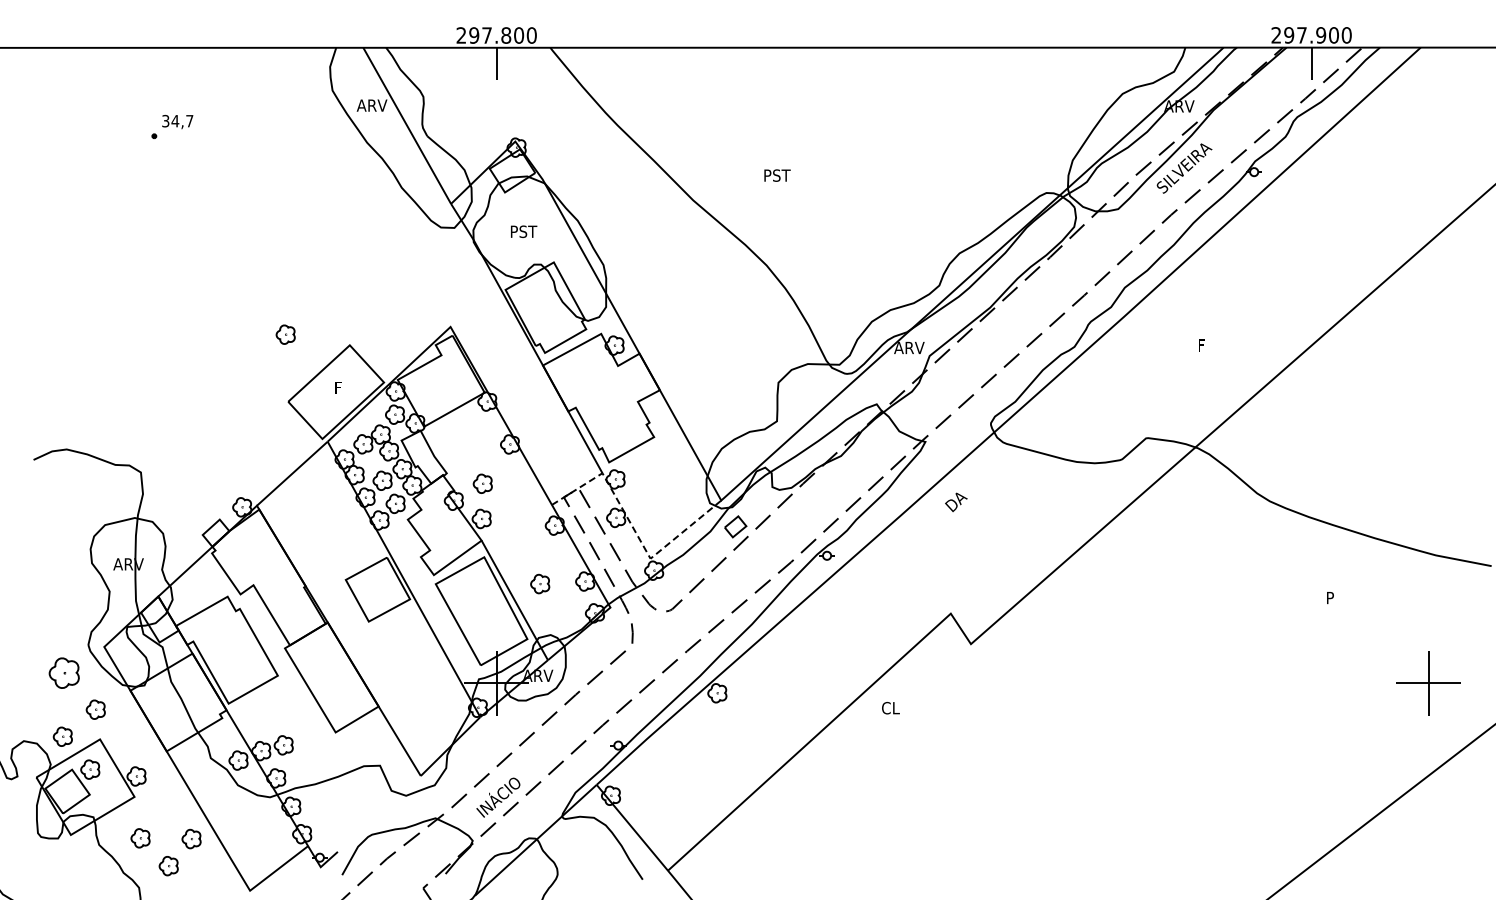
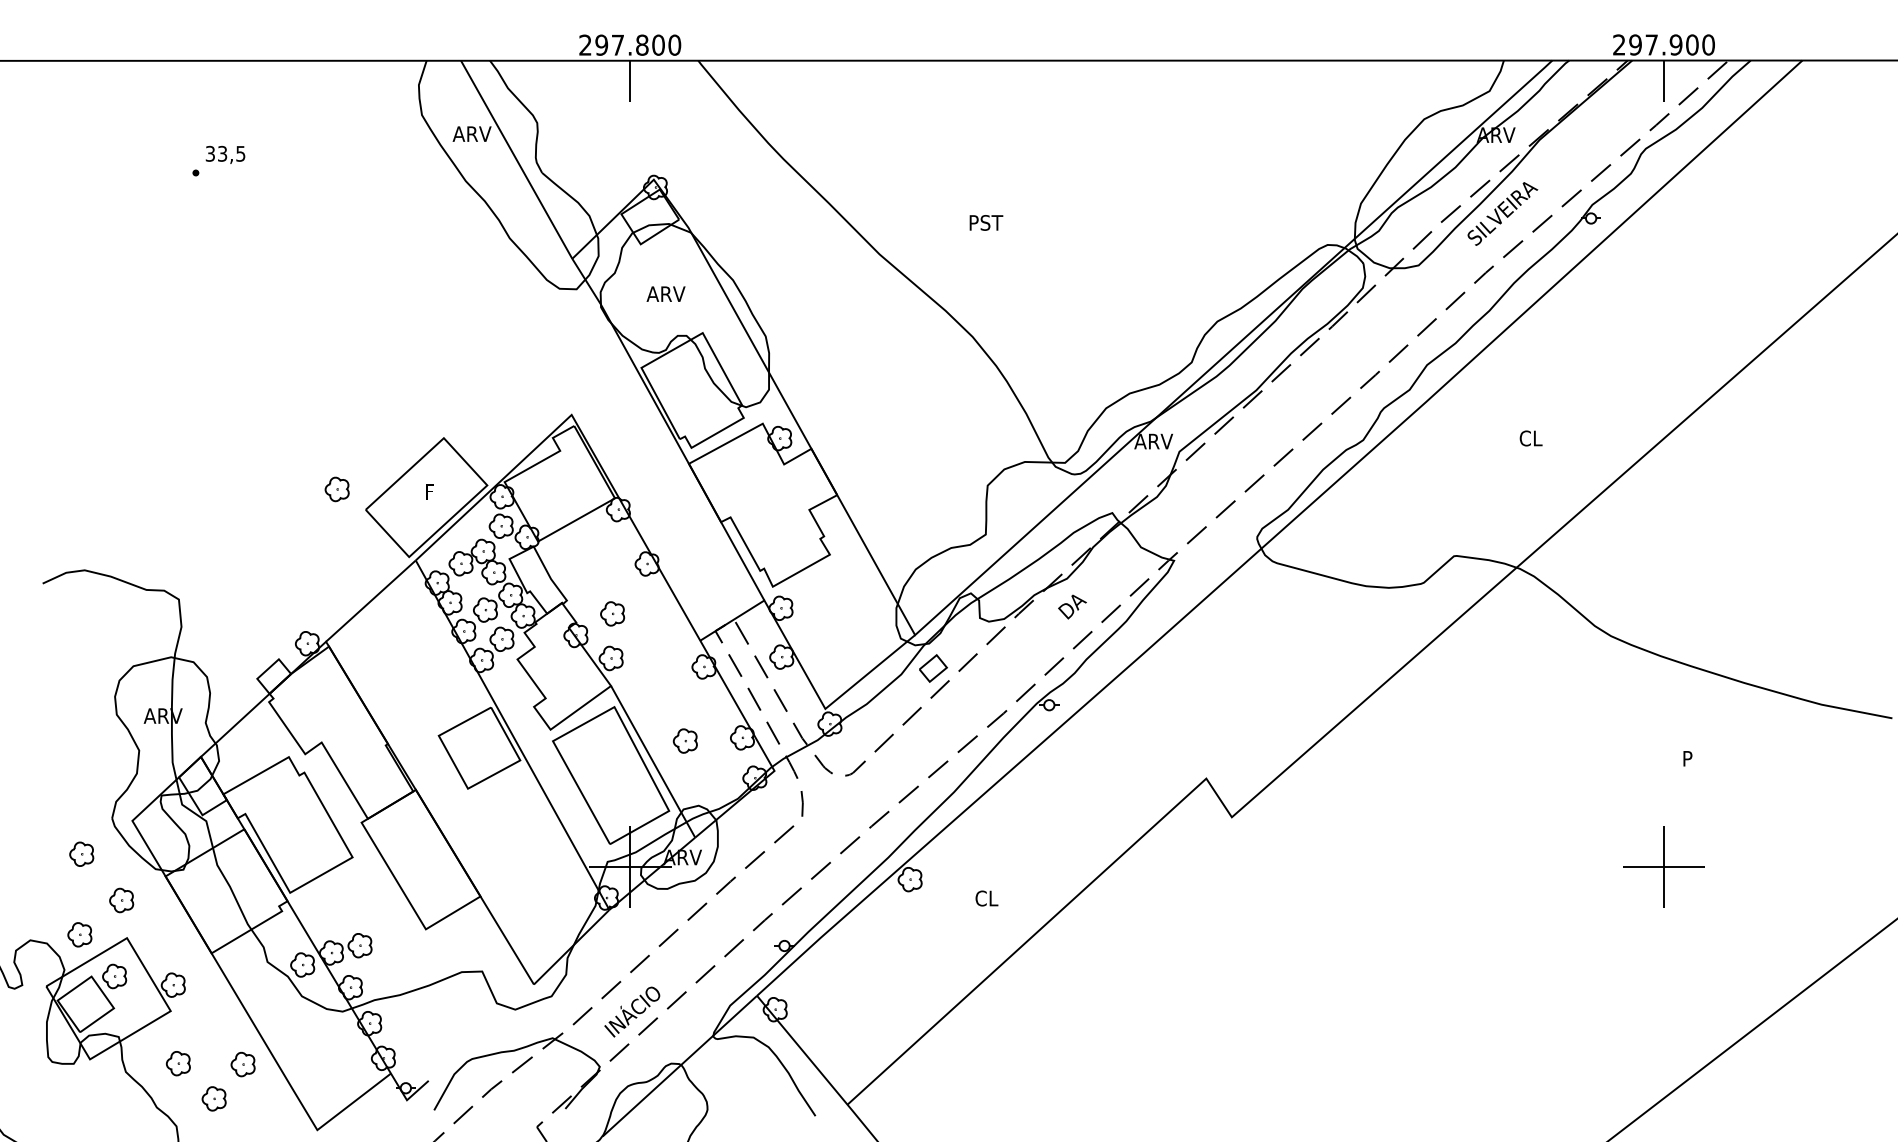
text: (182, 120) -> (231, 152), 34,7 -> 33,5
text: (524, 231) -> (665, 293), PST -> ARV
part: (285, 334) -> (336, 489), moved
text: (1206, 345) -> (1530, 438), F -> CL
text: (956, 502) -> (1072, 607), moved
line: (634, 530) -> (805, 673), dashed -> solid
part: (64, 673) -> (81, 854), size x0.62
part: (1428, 683) -> (1663, 867), moved
text: (890, 708) -> (986, 898), moved

